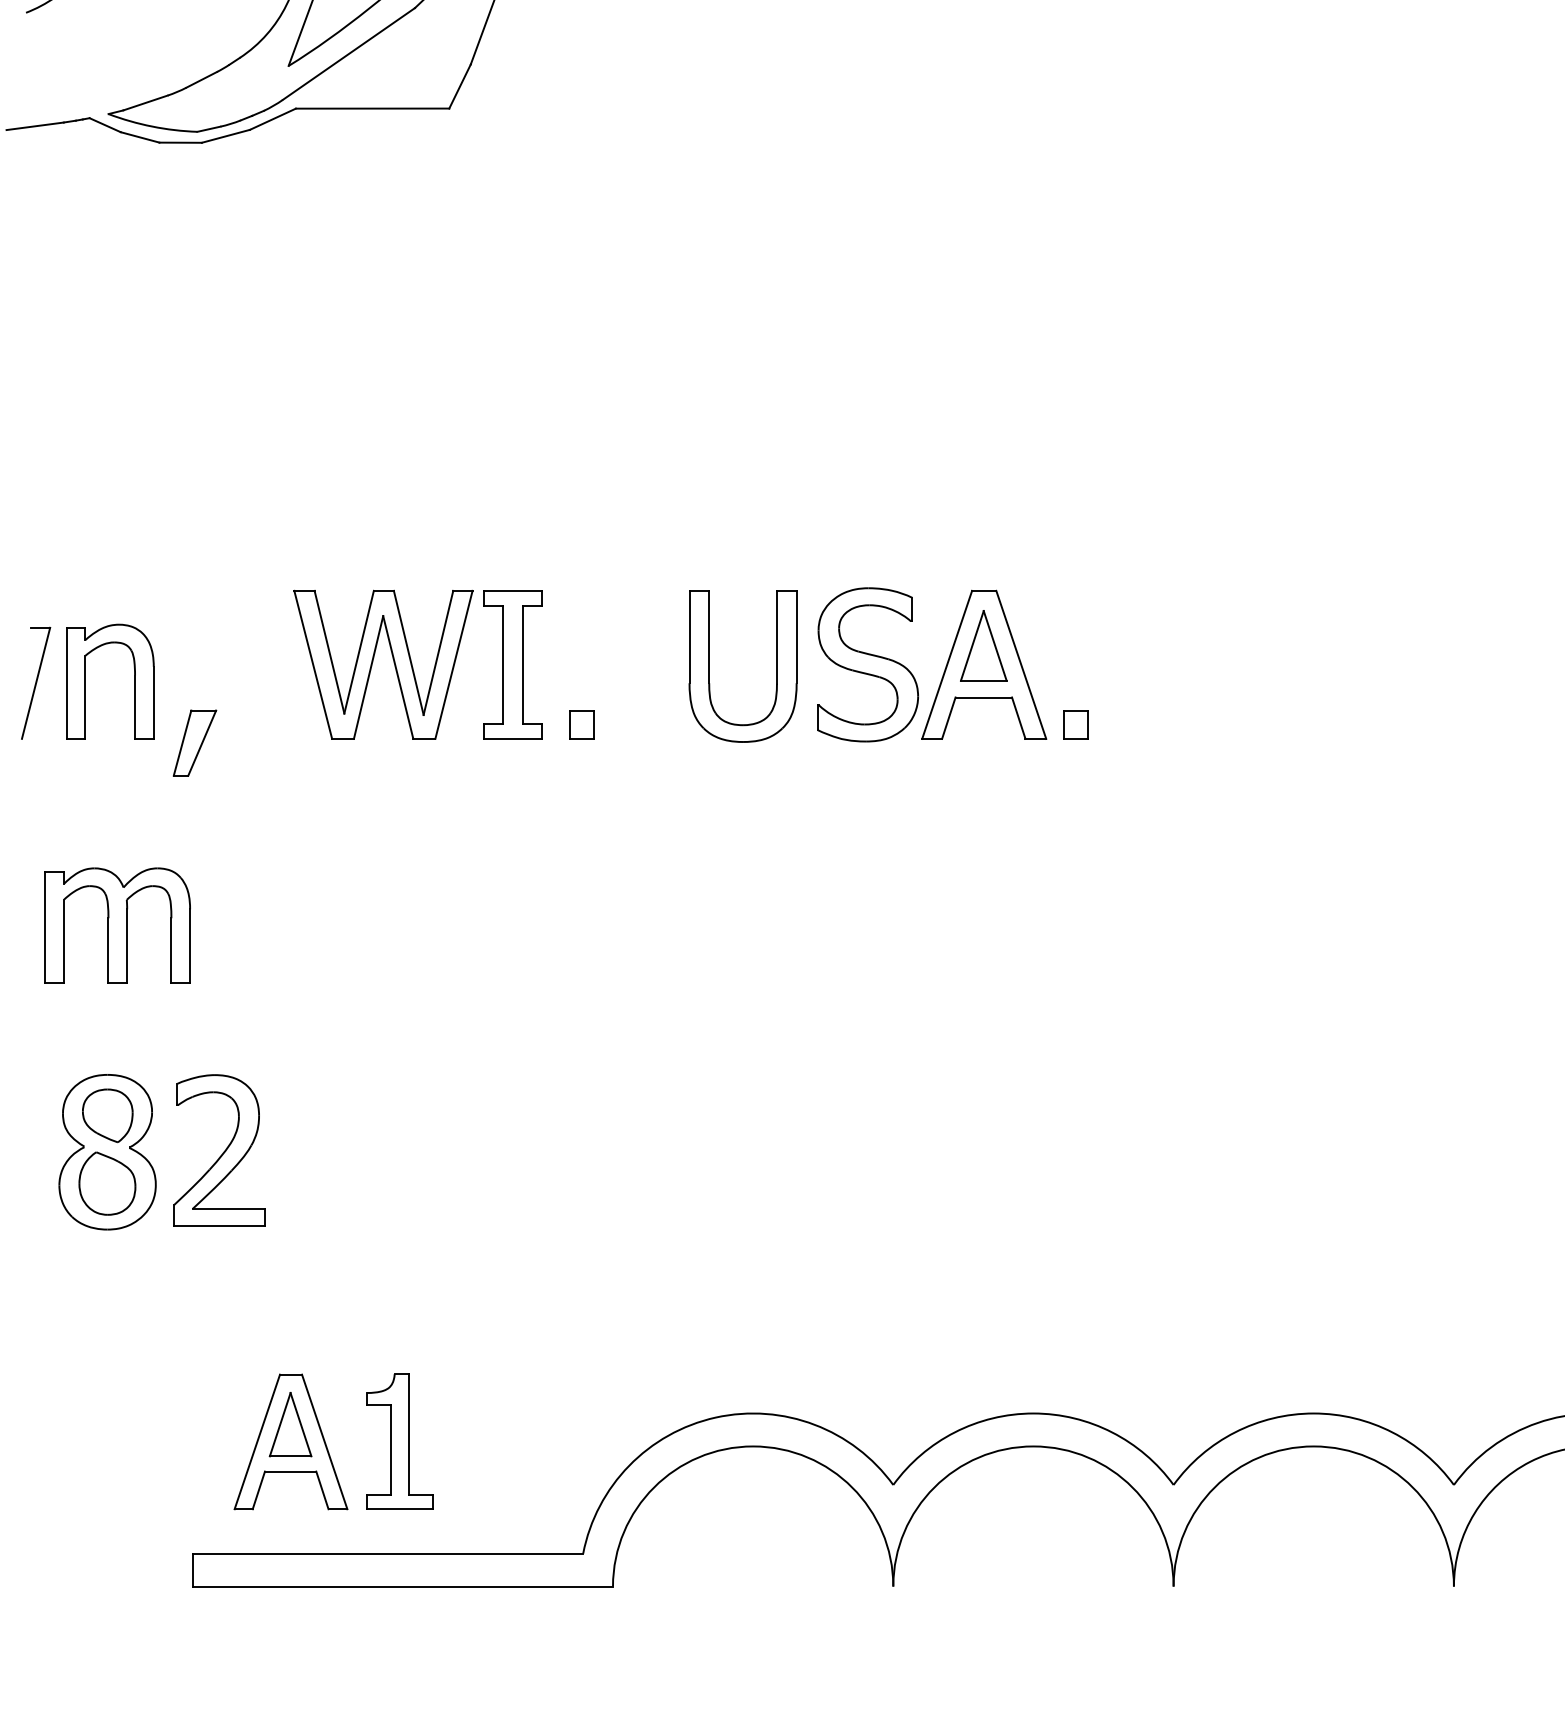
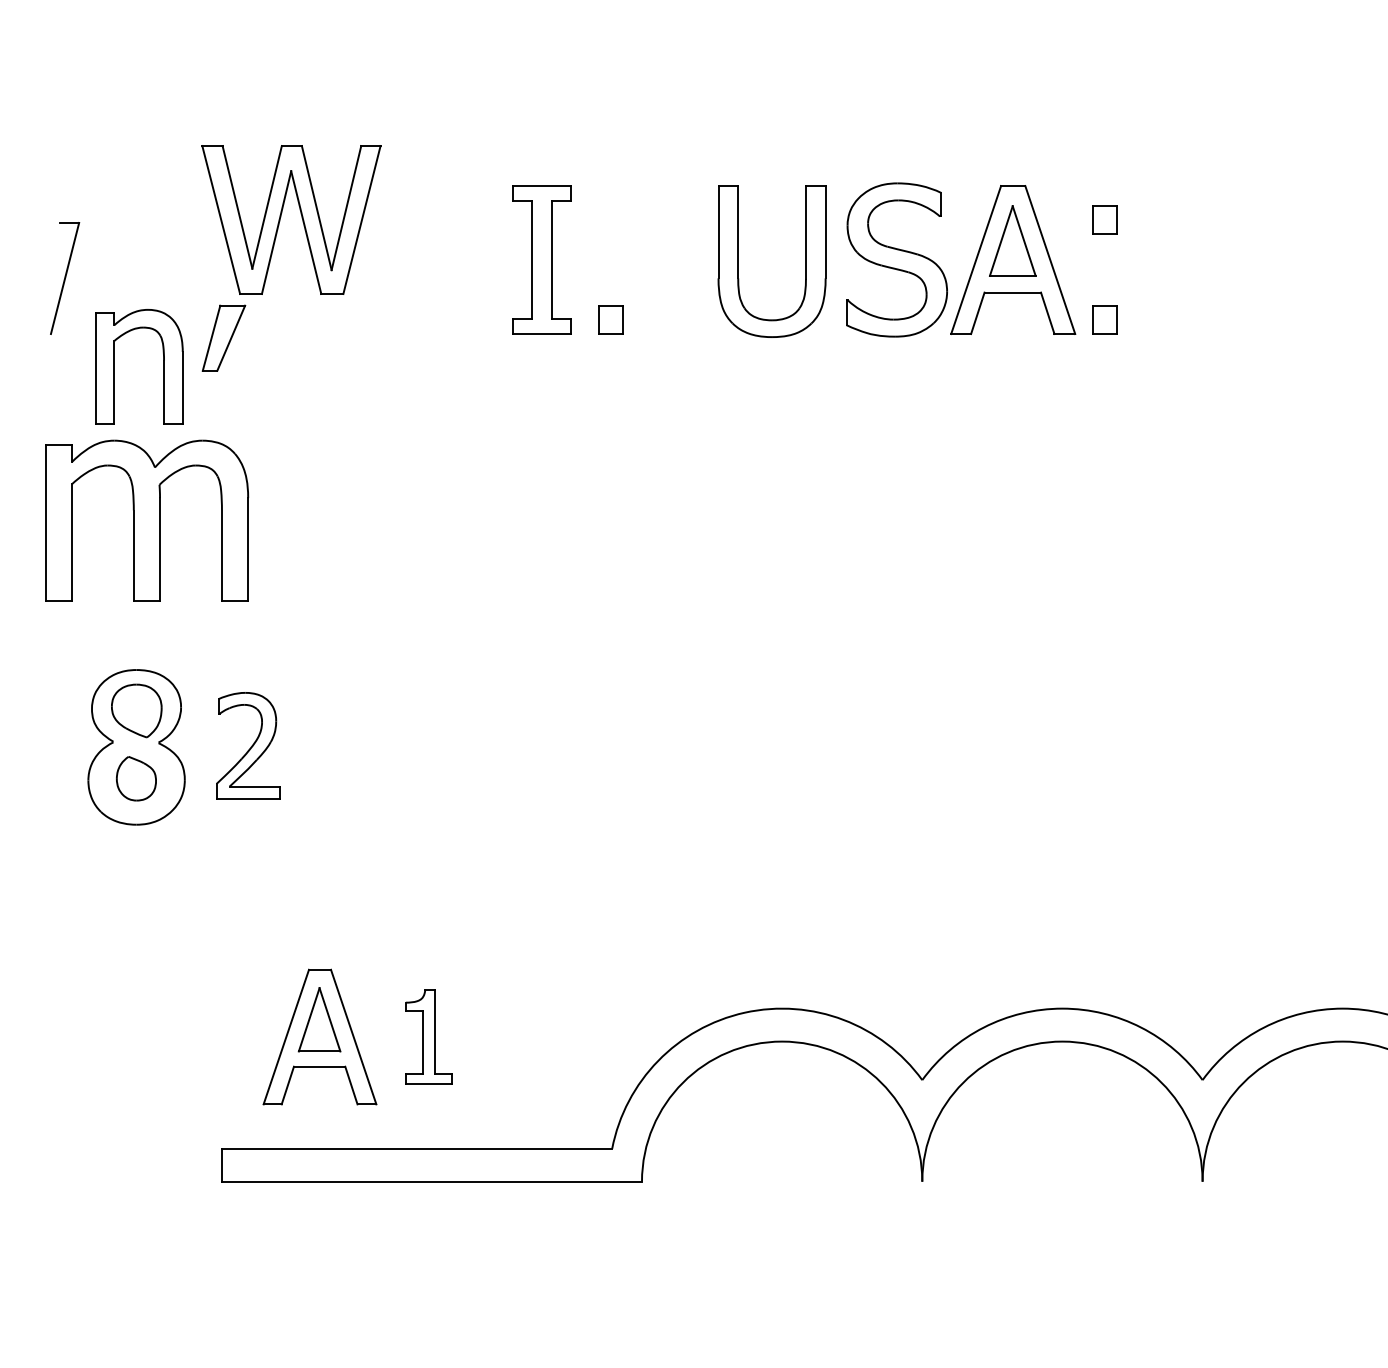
part: (1075, 624) -> (1104, 219), added
part: (393, 663) -> (301, 218), moved
part: (134, 681) -> (163, 366), moved
part: (117, 925) -> (146, 520), size x1.4
part: (219, 1150) -> (248, 745), size x0.7
part: (107, 1183) -> (136, 778), size x0.7
part: (399, 1441) -> (428, 1036), size x0.7

